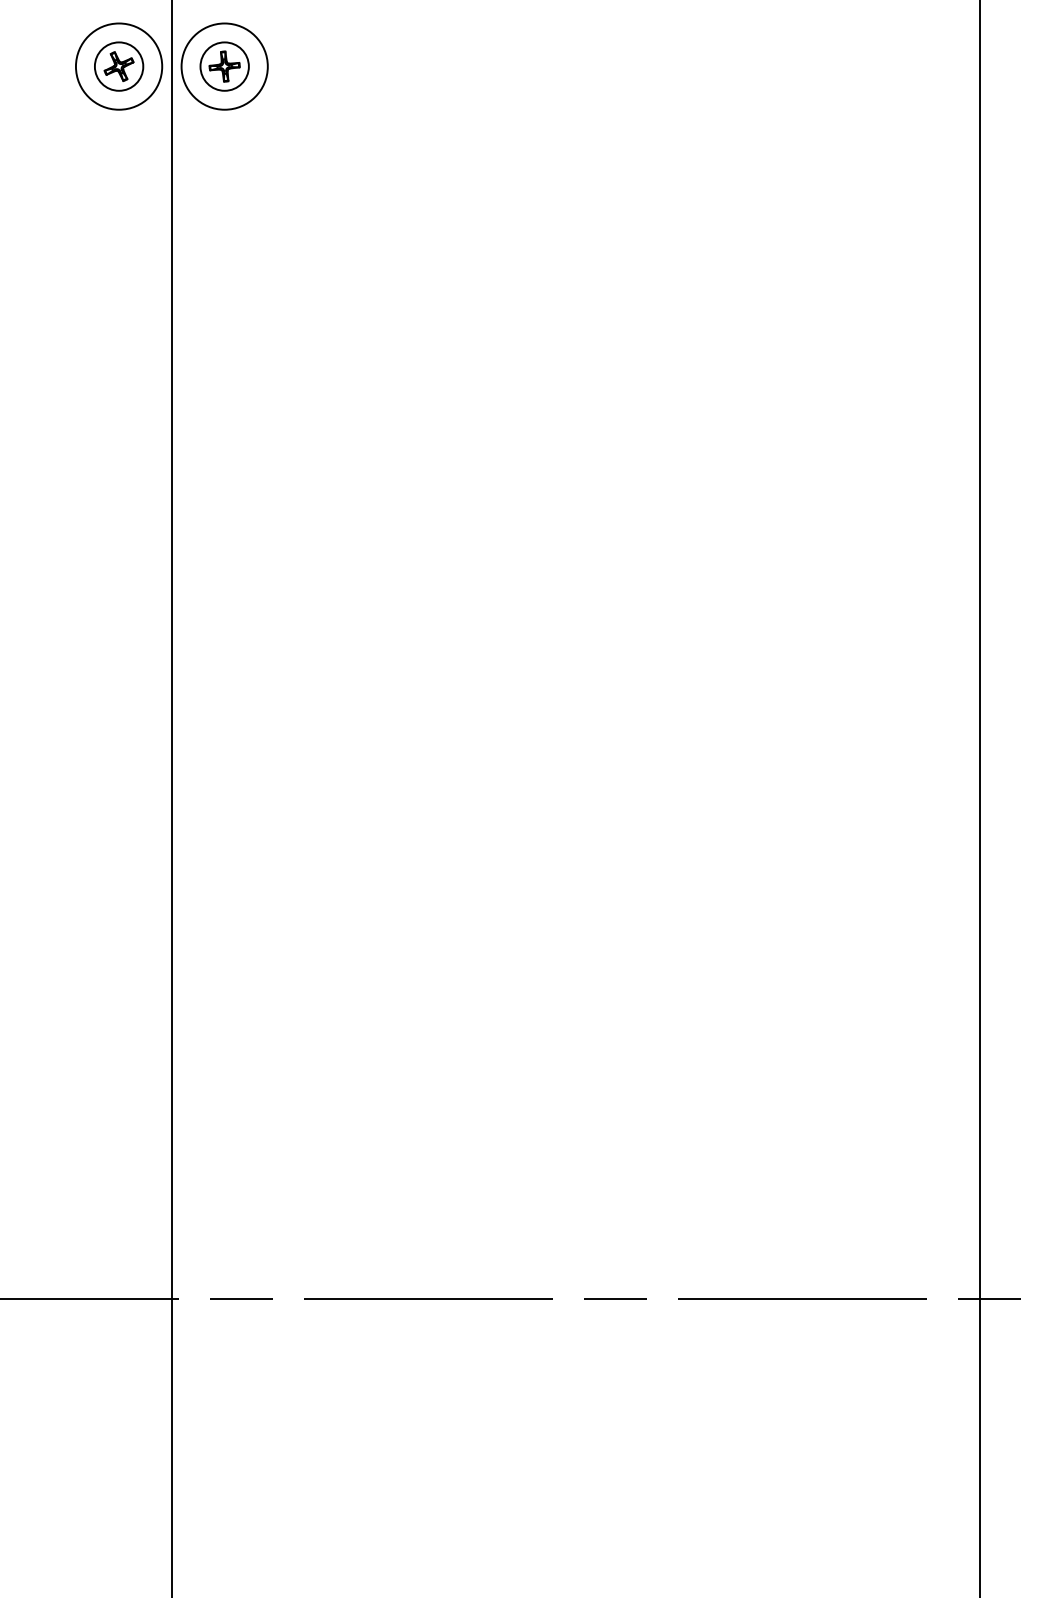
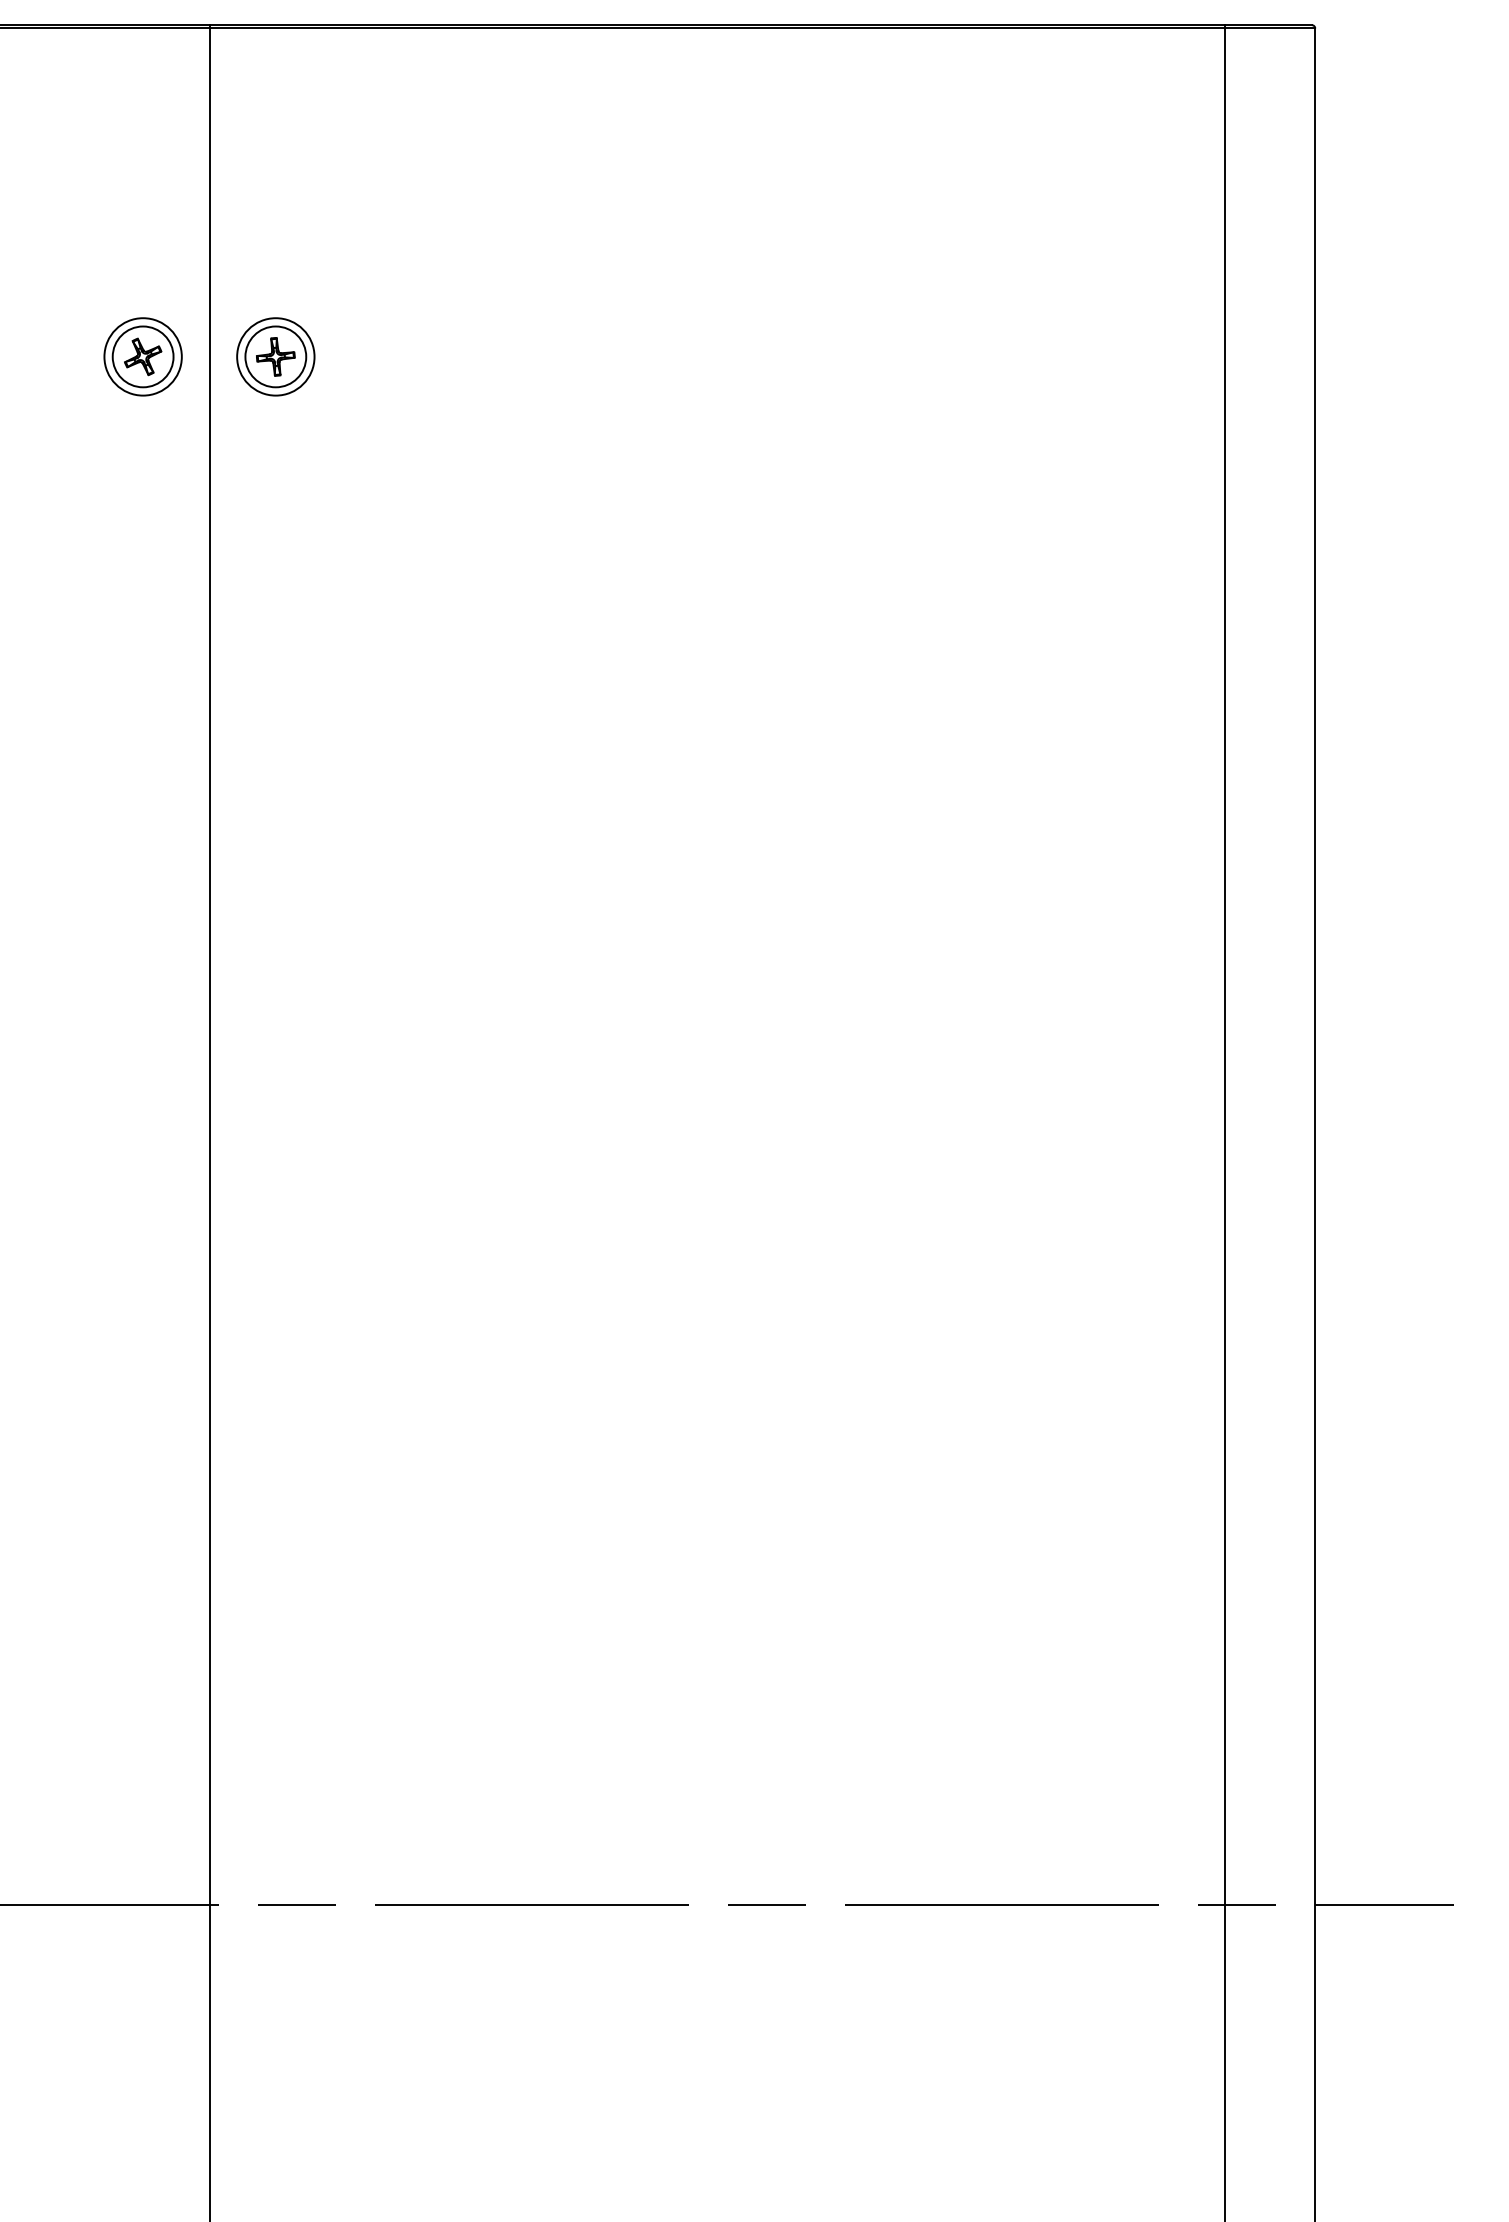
circle: (118, 66) -> (142, 356), size x0.71
circle: (224, 66) -> (275, 356), size x0.71

